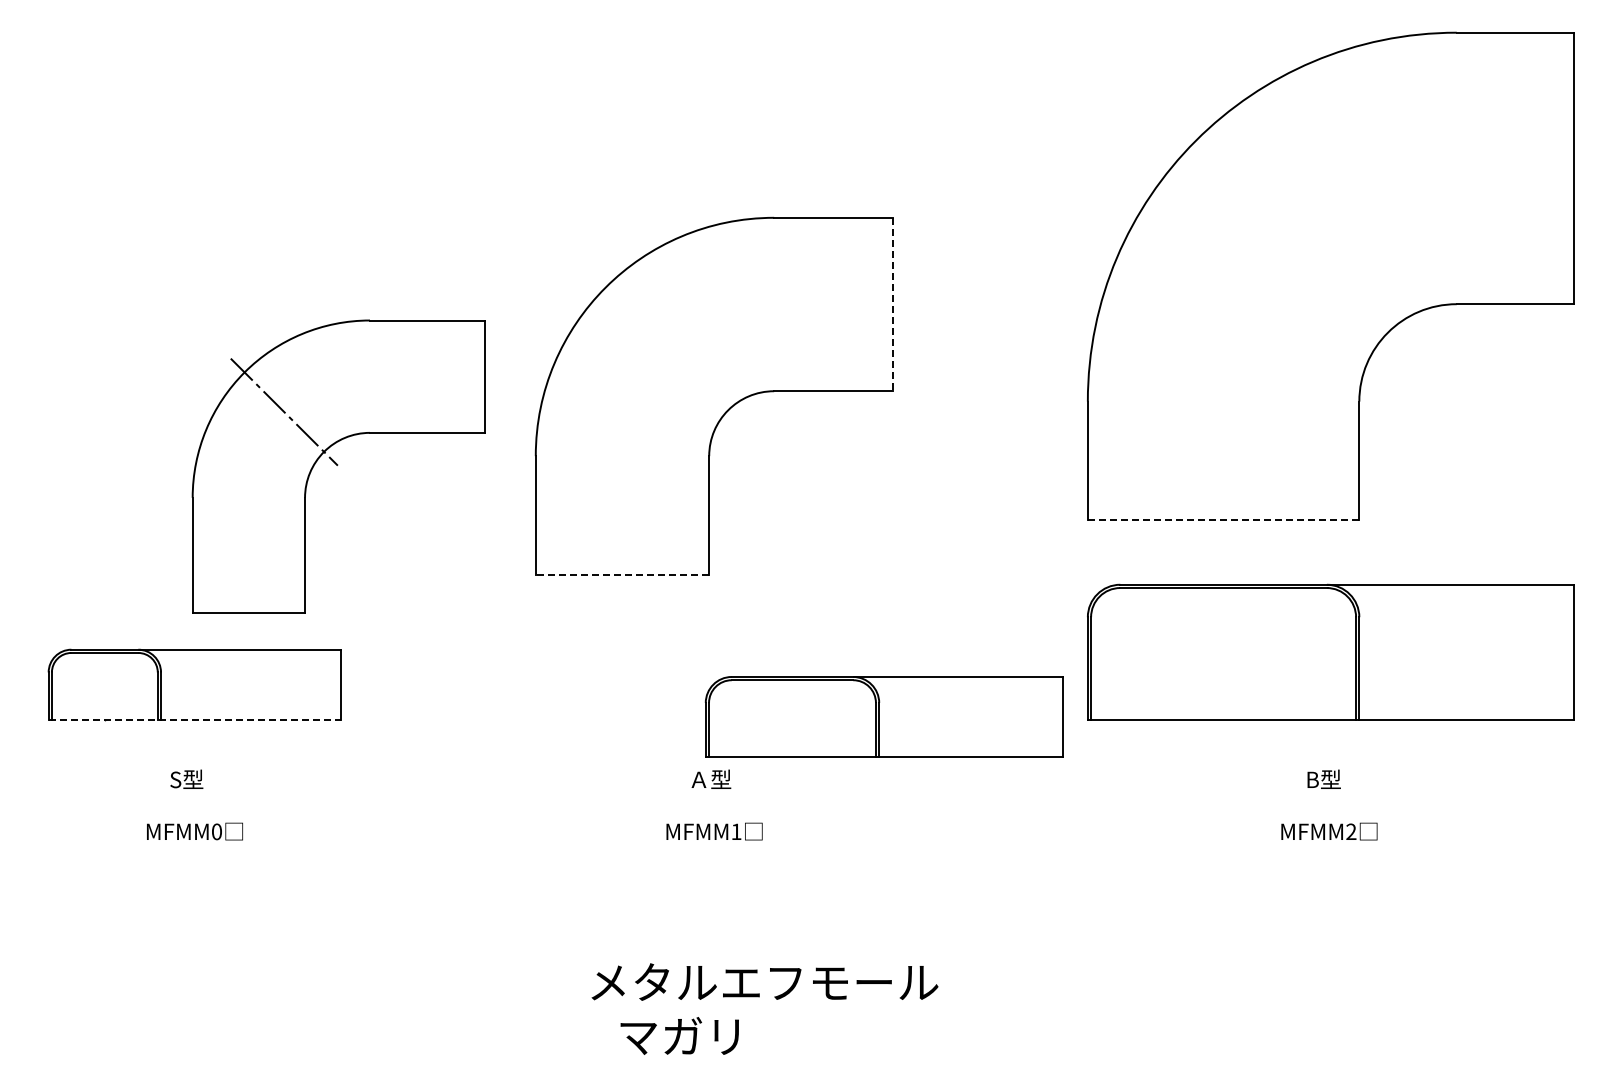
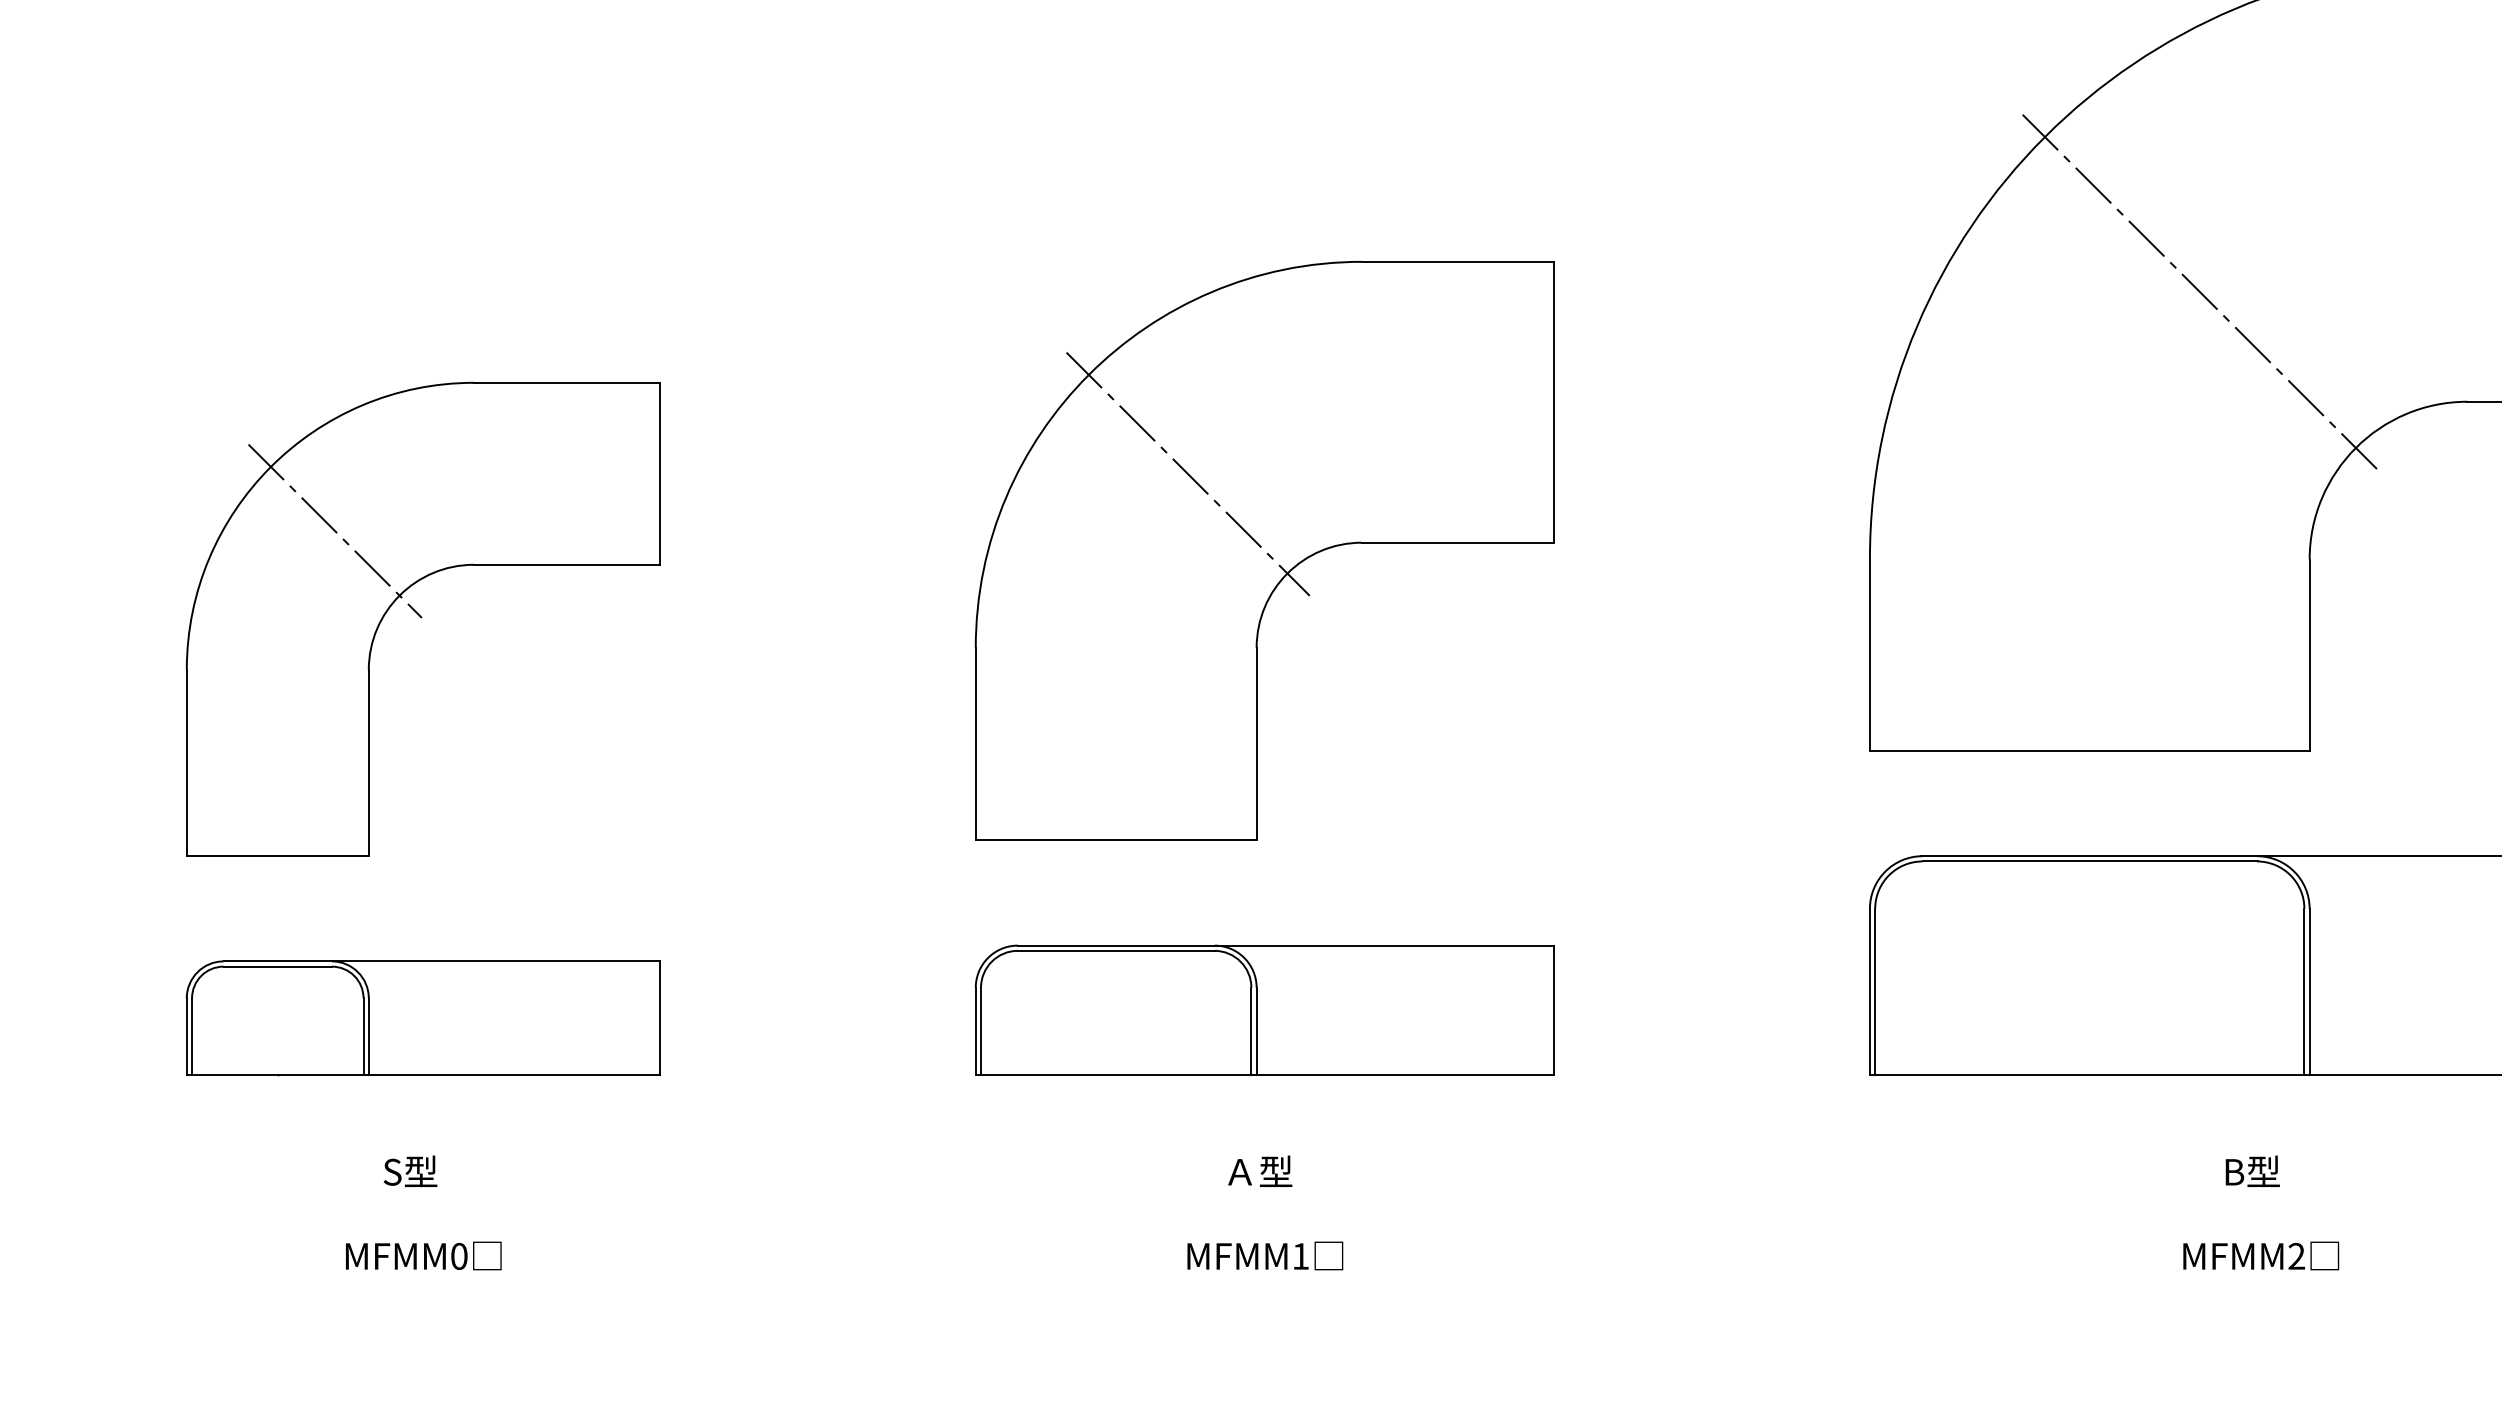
line: (1291, 236) -> (2199, 292), added
line: (893, 304) -> (1555, 402), dashed -> solid
line: (666, 348) -> (1187, 473), added
part: (338, 466) -> (422, 619), moved
line: (1223, 519) -> (2089, 750), dashed -> solid
line: (622, 575) -> (1116, 841), dashed -> solid
part: (883, 716) -> (1263, 1009), moved
line: (195, 719) -> (424, 1074), dashed -> solid

